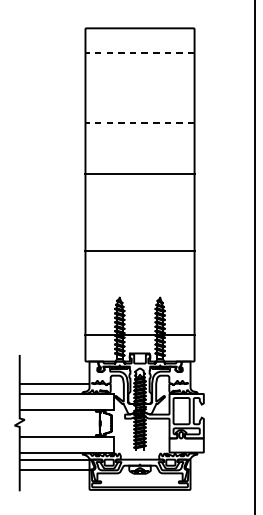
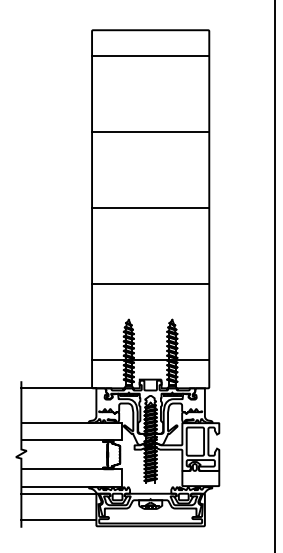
line: (139, 52) -> (150, 56), dashed -> solid
line: (139, 123) -> (150, 132), dashed -> solid
line: (139, 174) -> (150, 208), moved
line: (139, 250) -> (150, 284), moved
line: (54, 384) -> (58, 388), moved
line: (54, 469) -> (58, 519), moved

